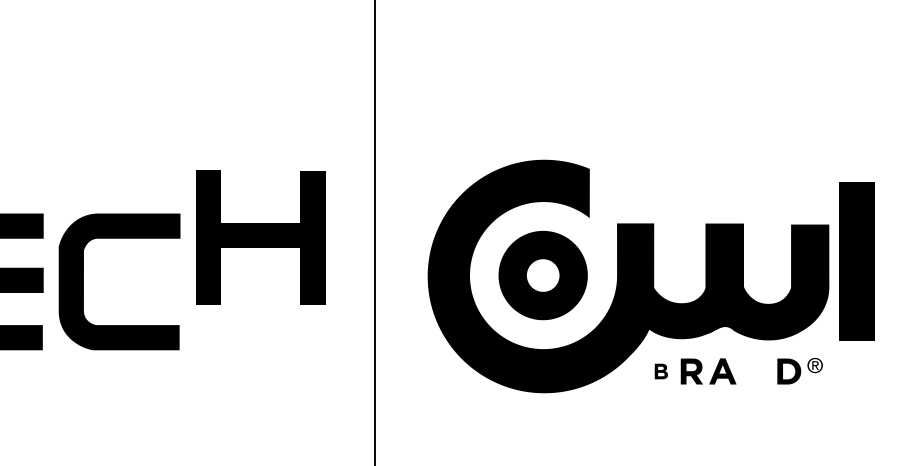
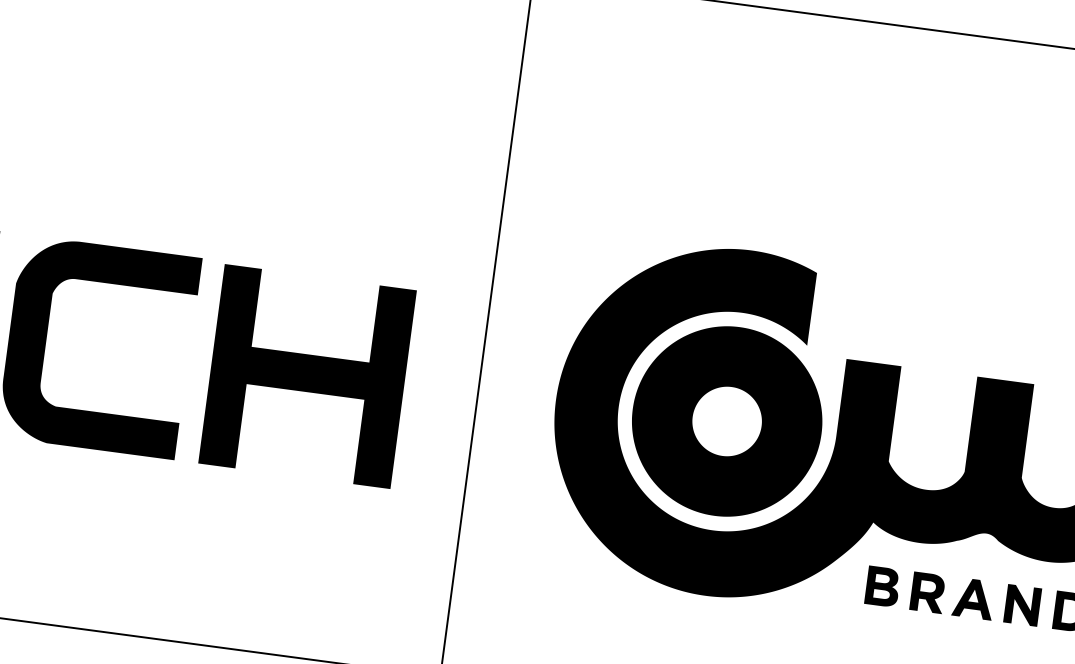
part: (260, 237) -> (307, 375), moved
part: (542, 275) -> (726, 421), size x1.43
part: (661, 371) -> (883, 586), size x1.67
fill: (755, 371) -> (1022, 605), added

